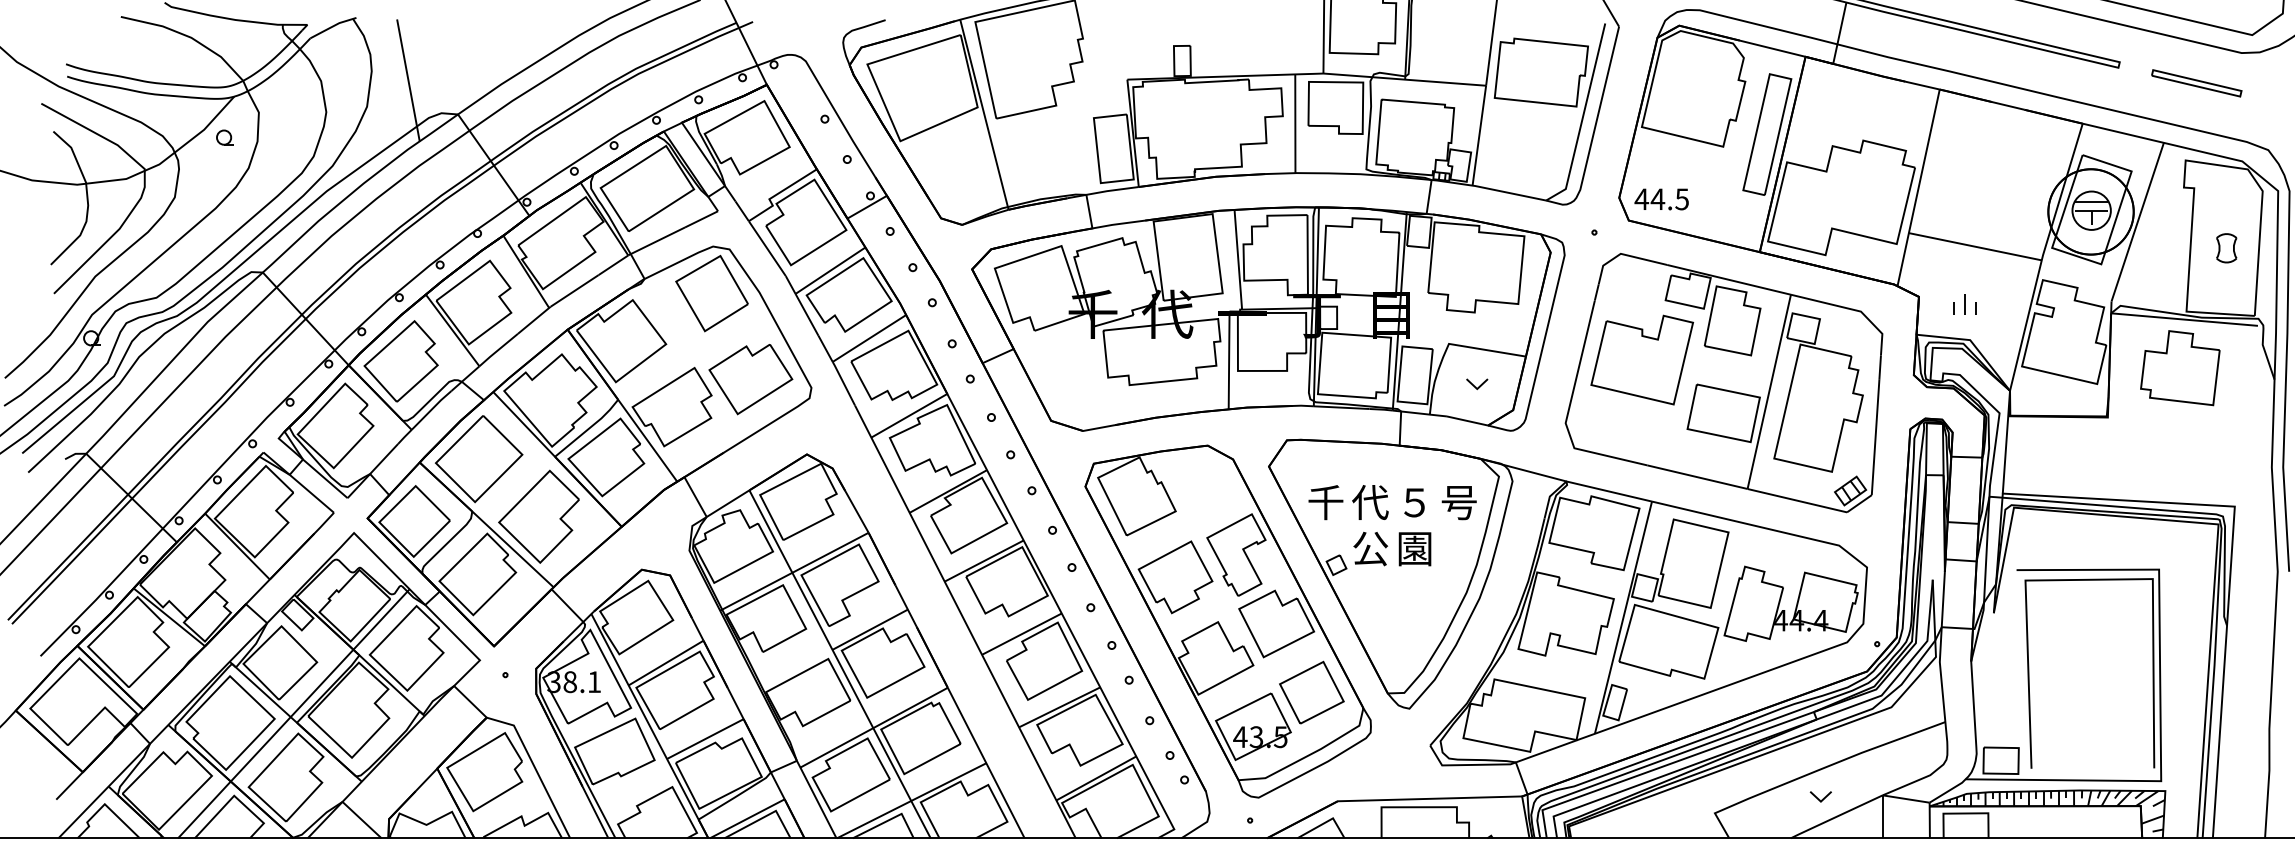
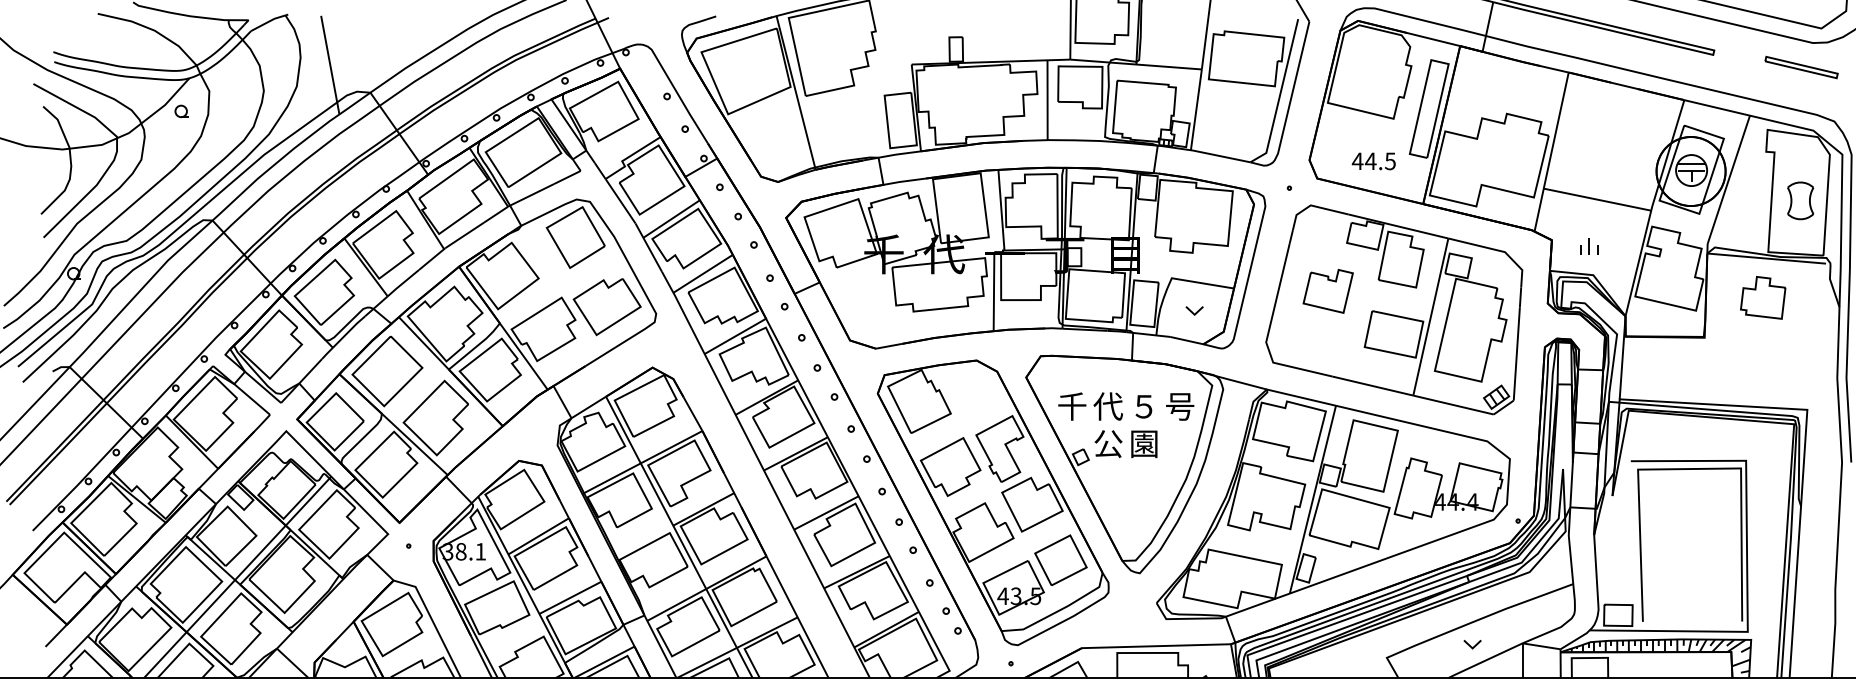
part: (2196, 83) -> (1801, 67), moved
text: (1661, 199) -> (1373, 161), moved
part: (2226, 247) -> (1800, 200), size x1.6
part: (1642, 360) -> (1328, 291), size x0.6
part: (2179, 367) -> (1762, 297), size x0.7

